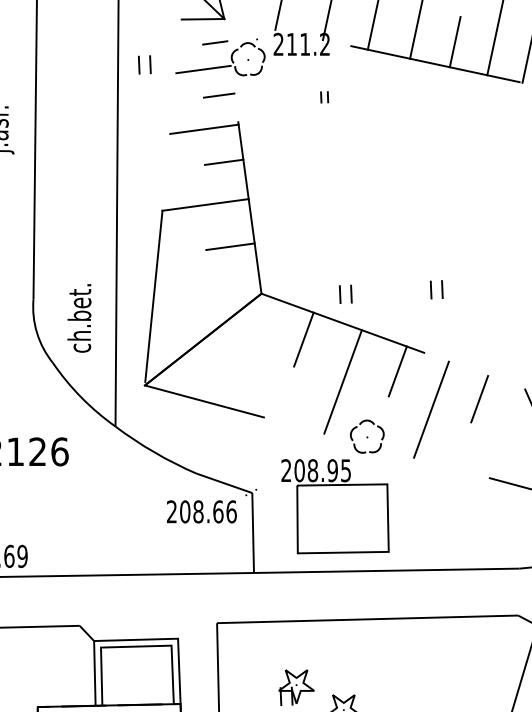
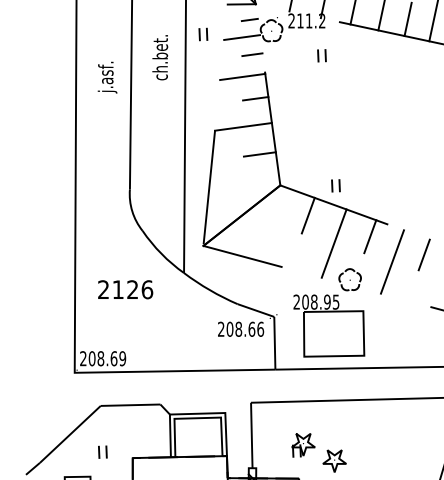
part: (323, 96) -> (321, 55), size x1.67
part: (436, 289) -> (395, 182), removed
text: (79, 318) -> (160, 57), moved

